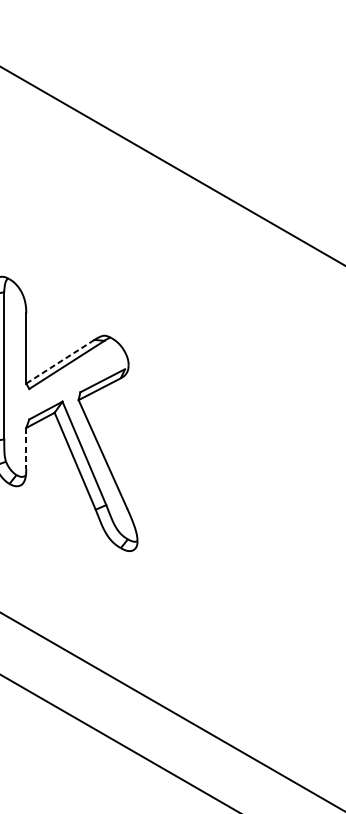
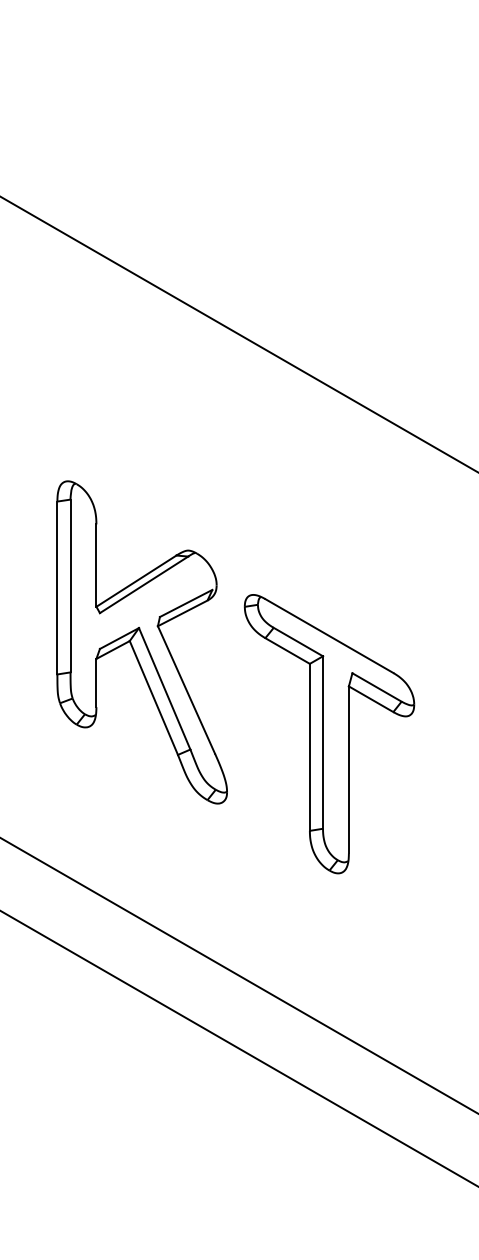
line: (60, 362) -> (136, 581), dashed -> solid
line: (26, 448) -> (96, 683), dashed -> solid
part: (224, 492) -> (329, 734), added

